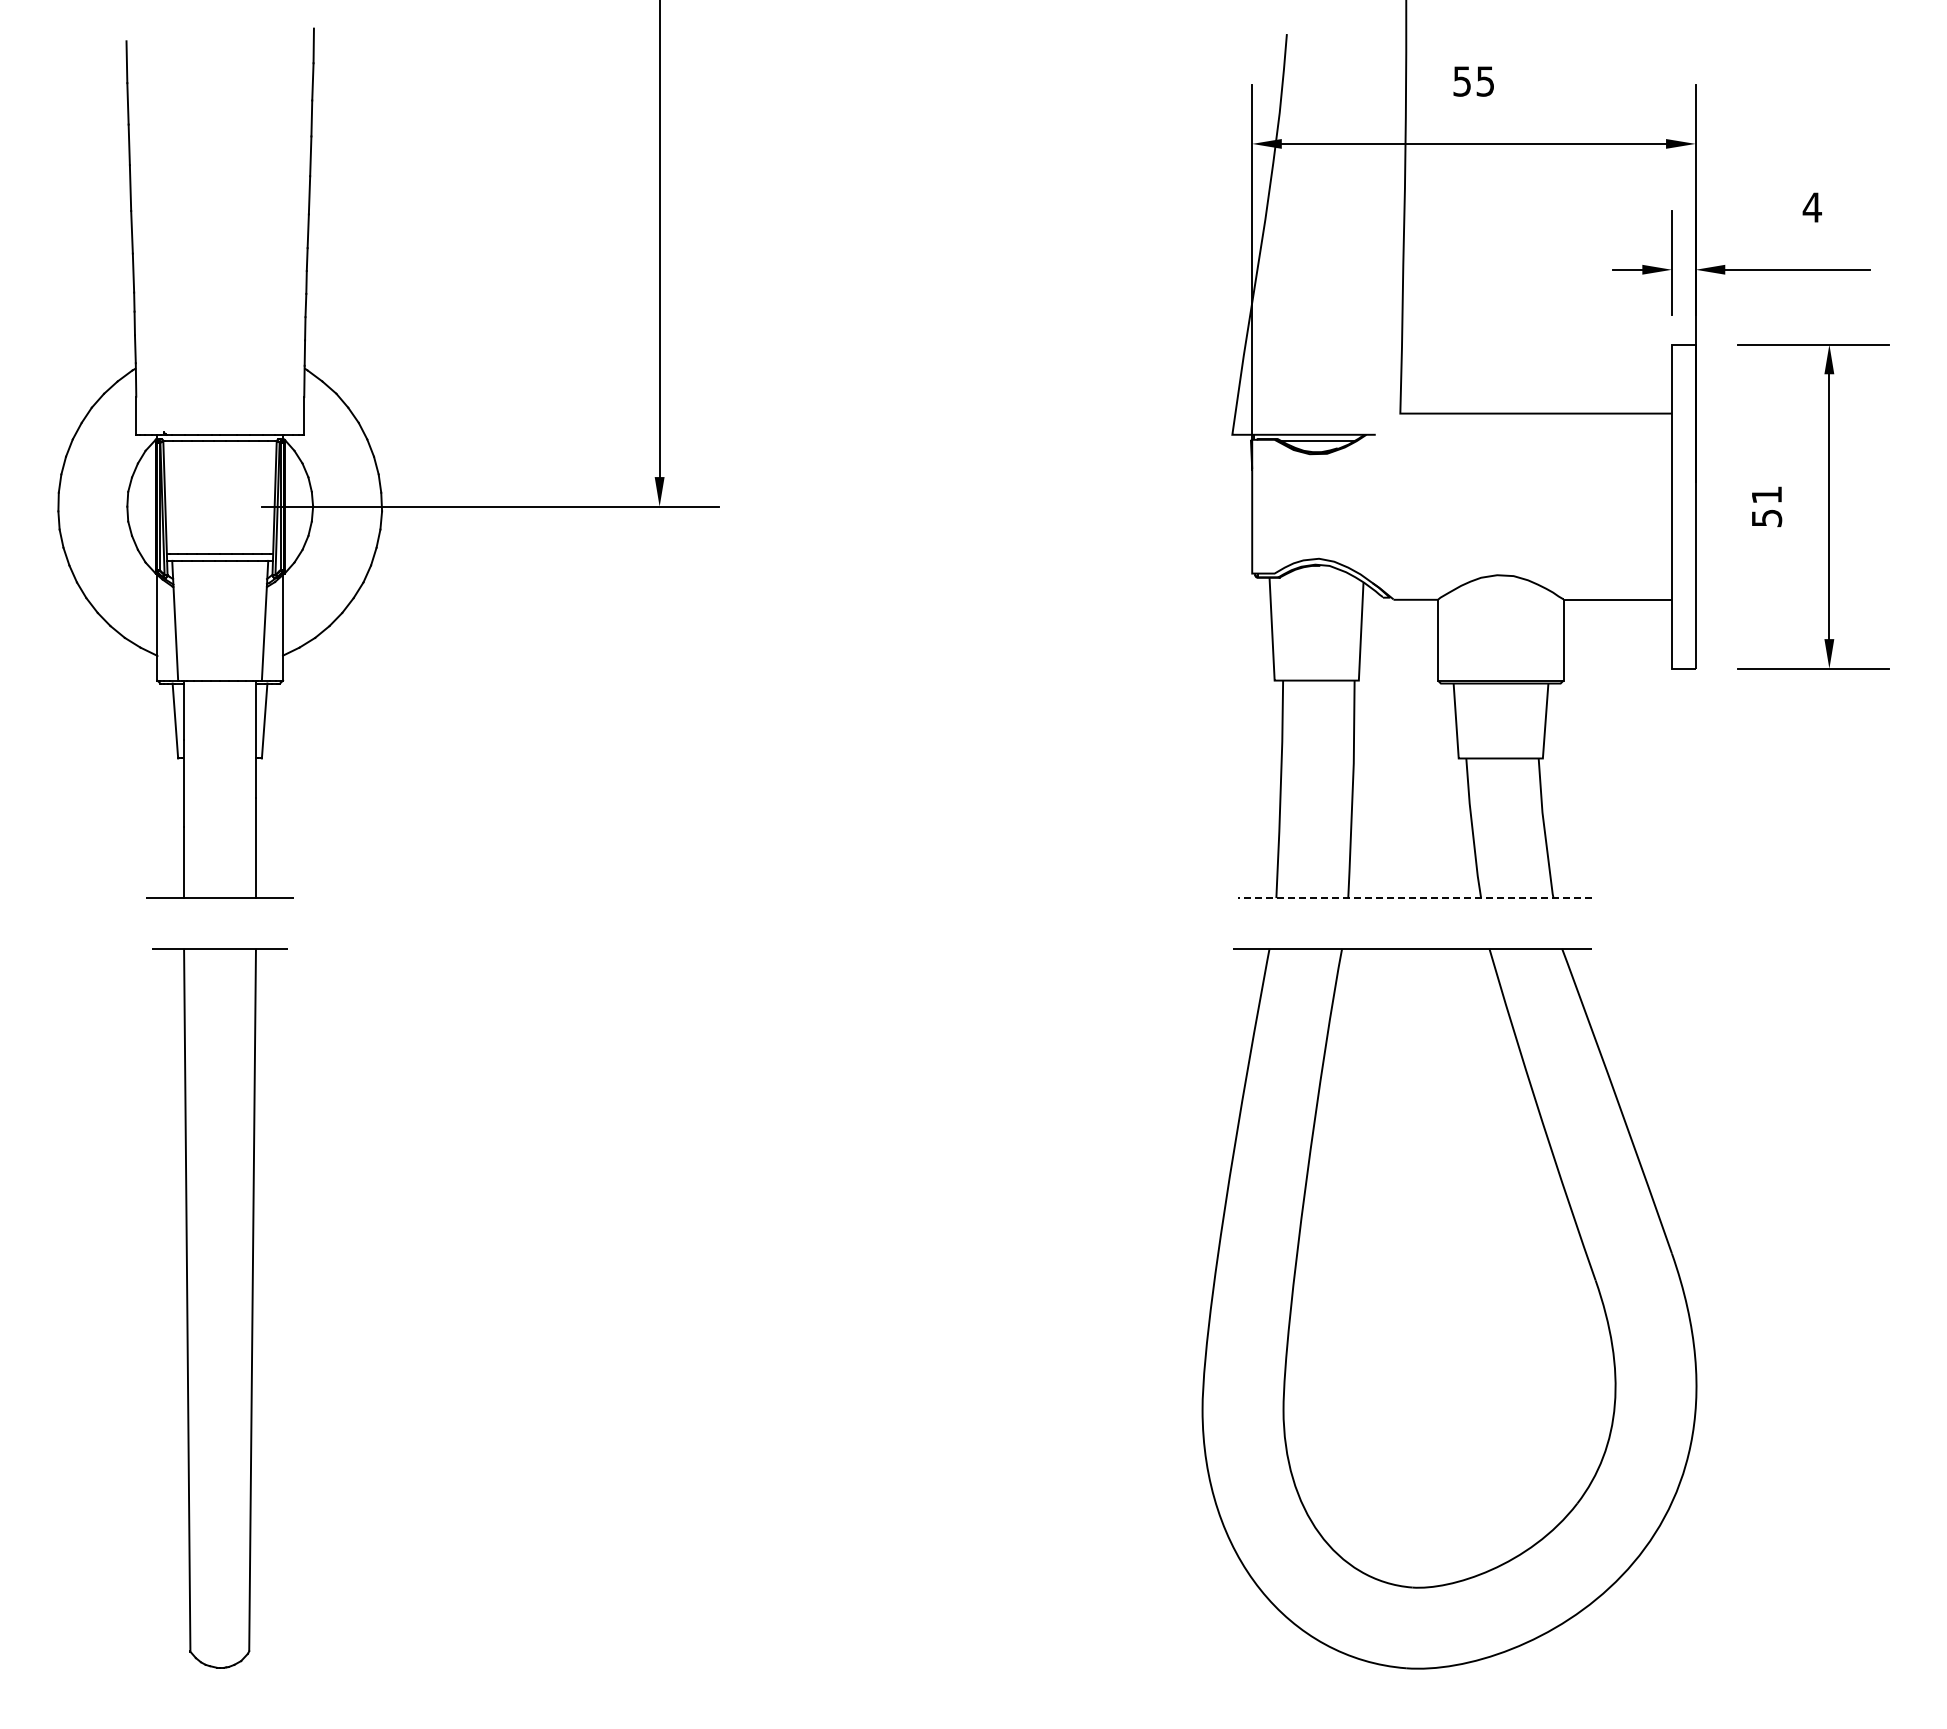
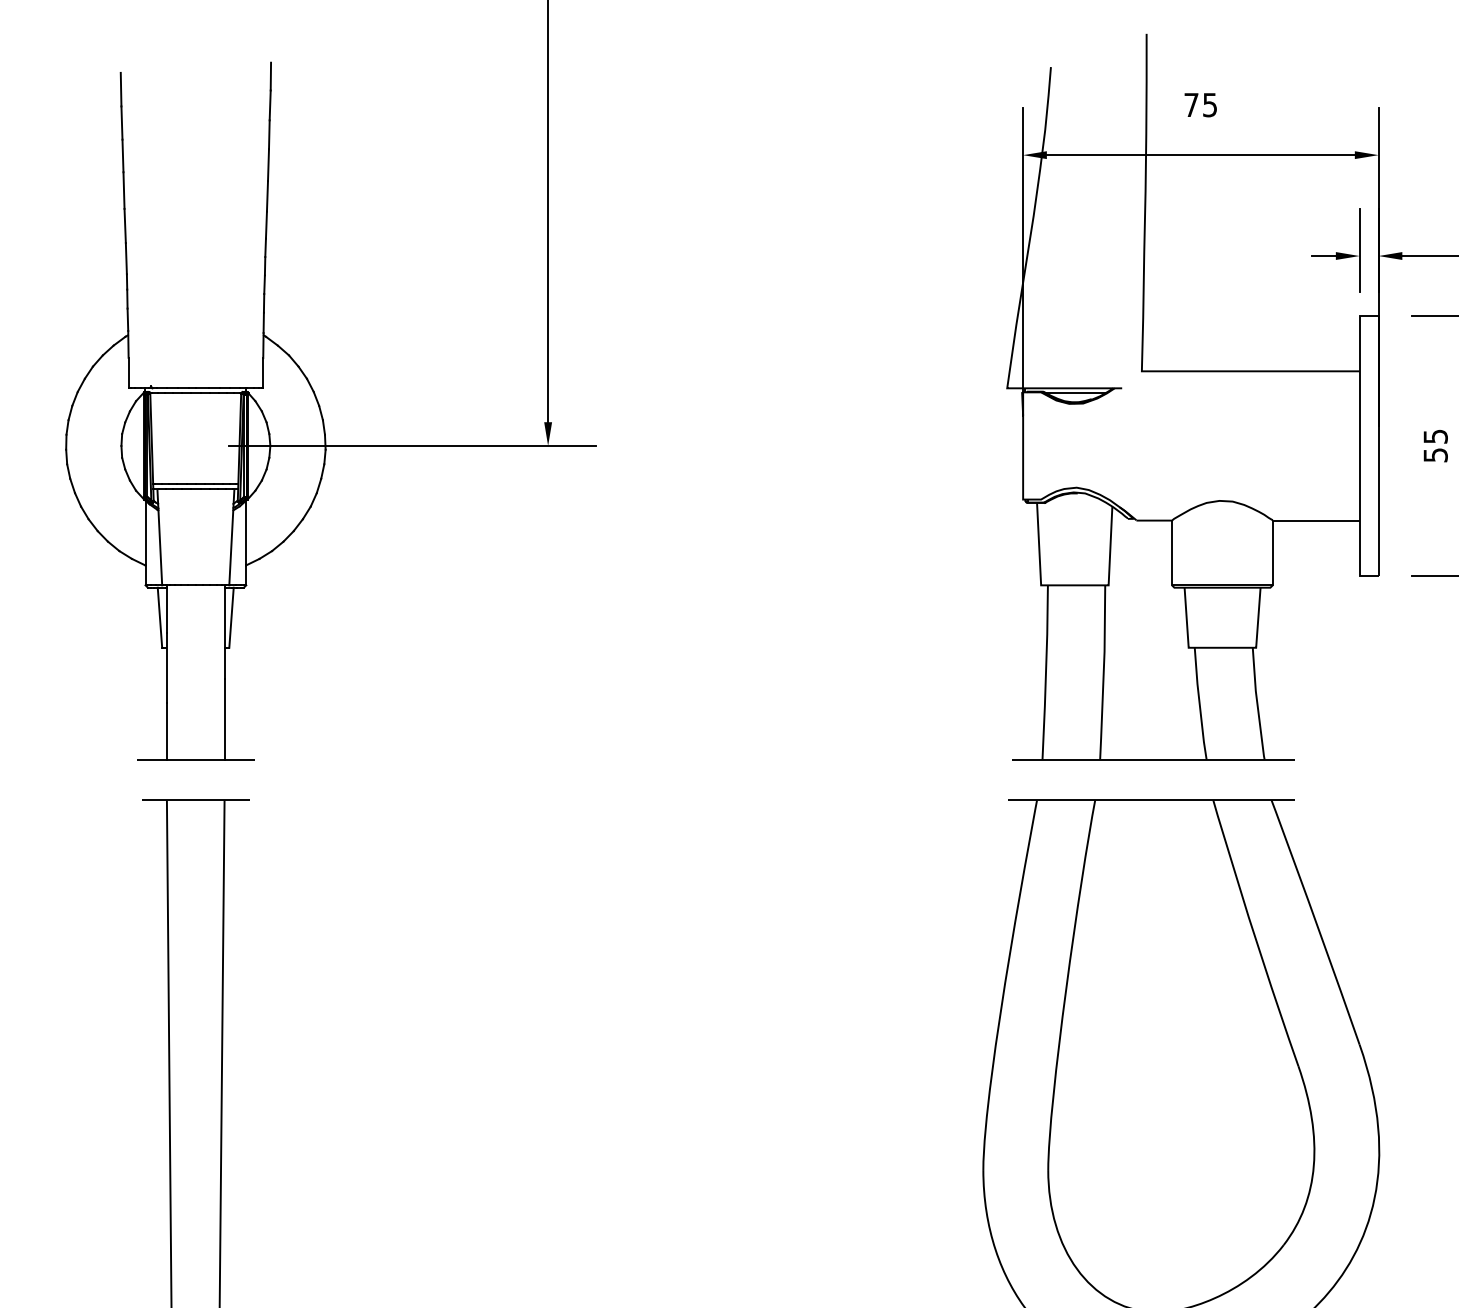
text: (1461, 81) -> (1190, 105), 55 -> 75
text: (1767, 494) -> (1436, 436), 51 -> 55
line: (1415, 897) -> (1154, 759), dashed -> solid

